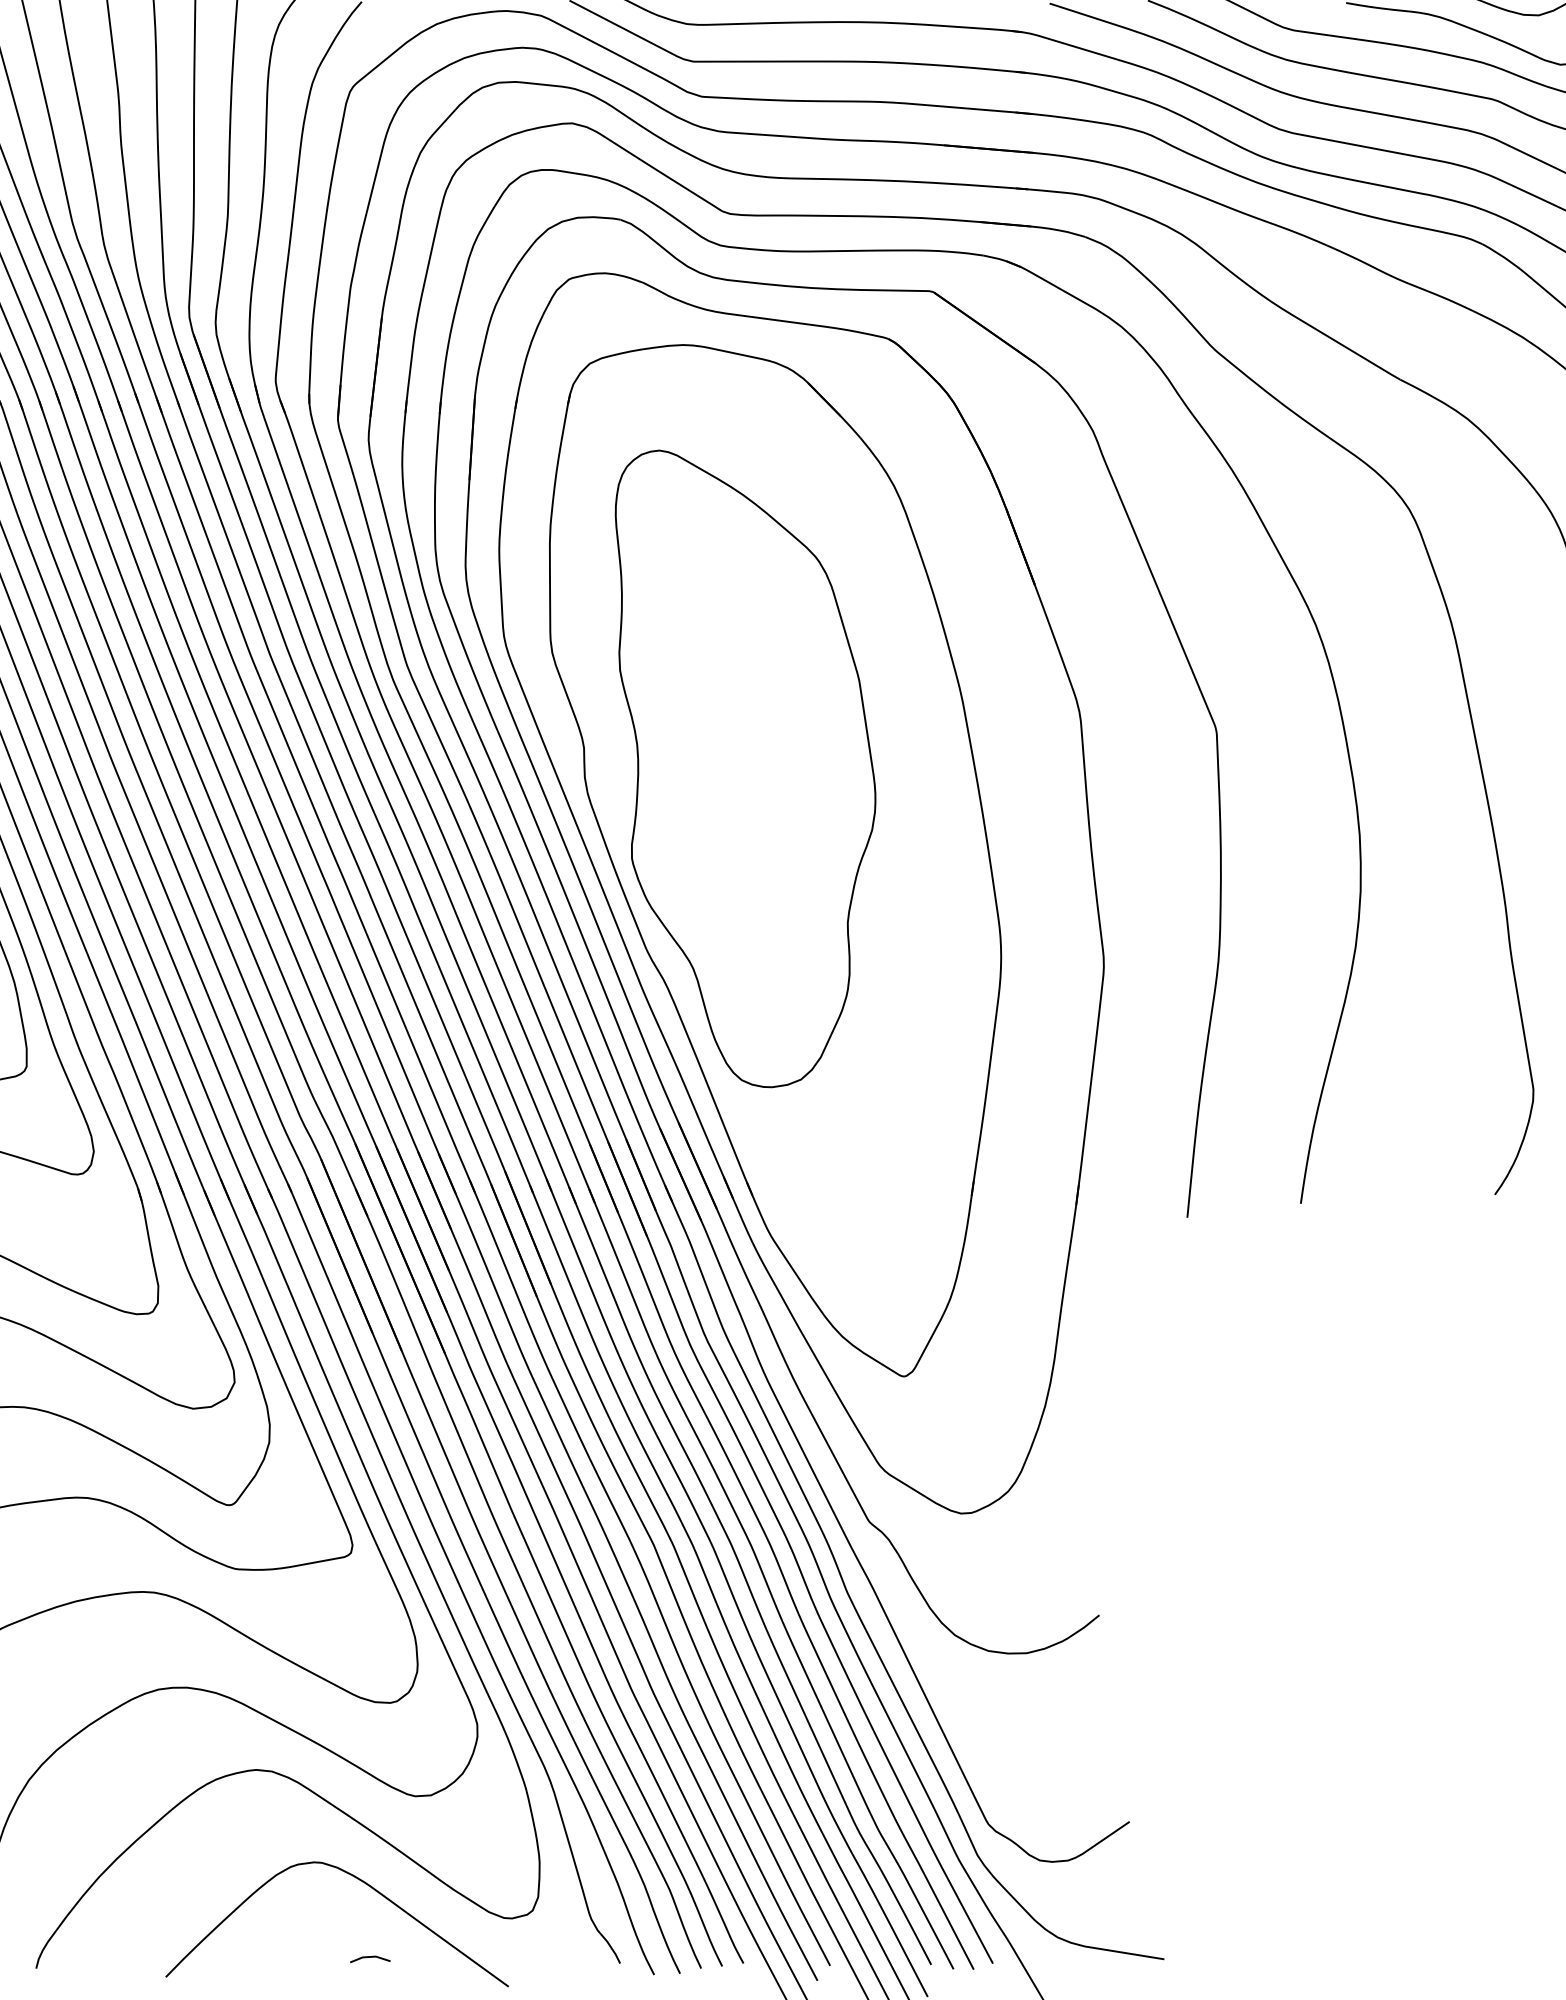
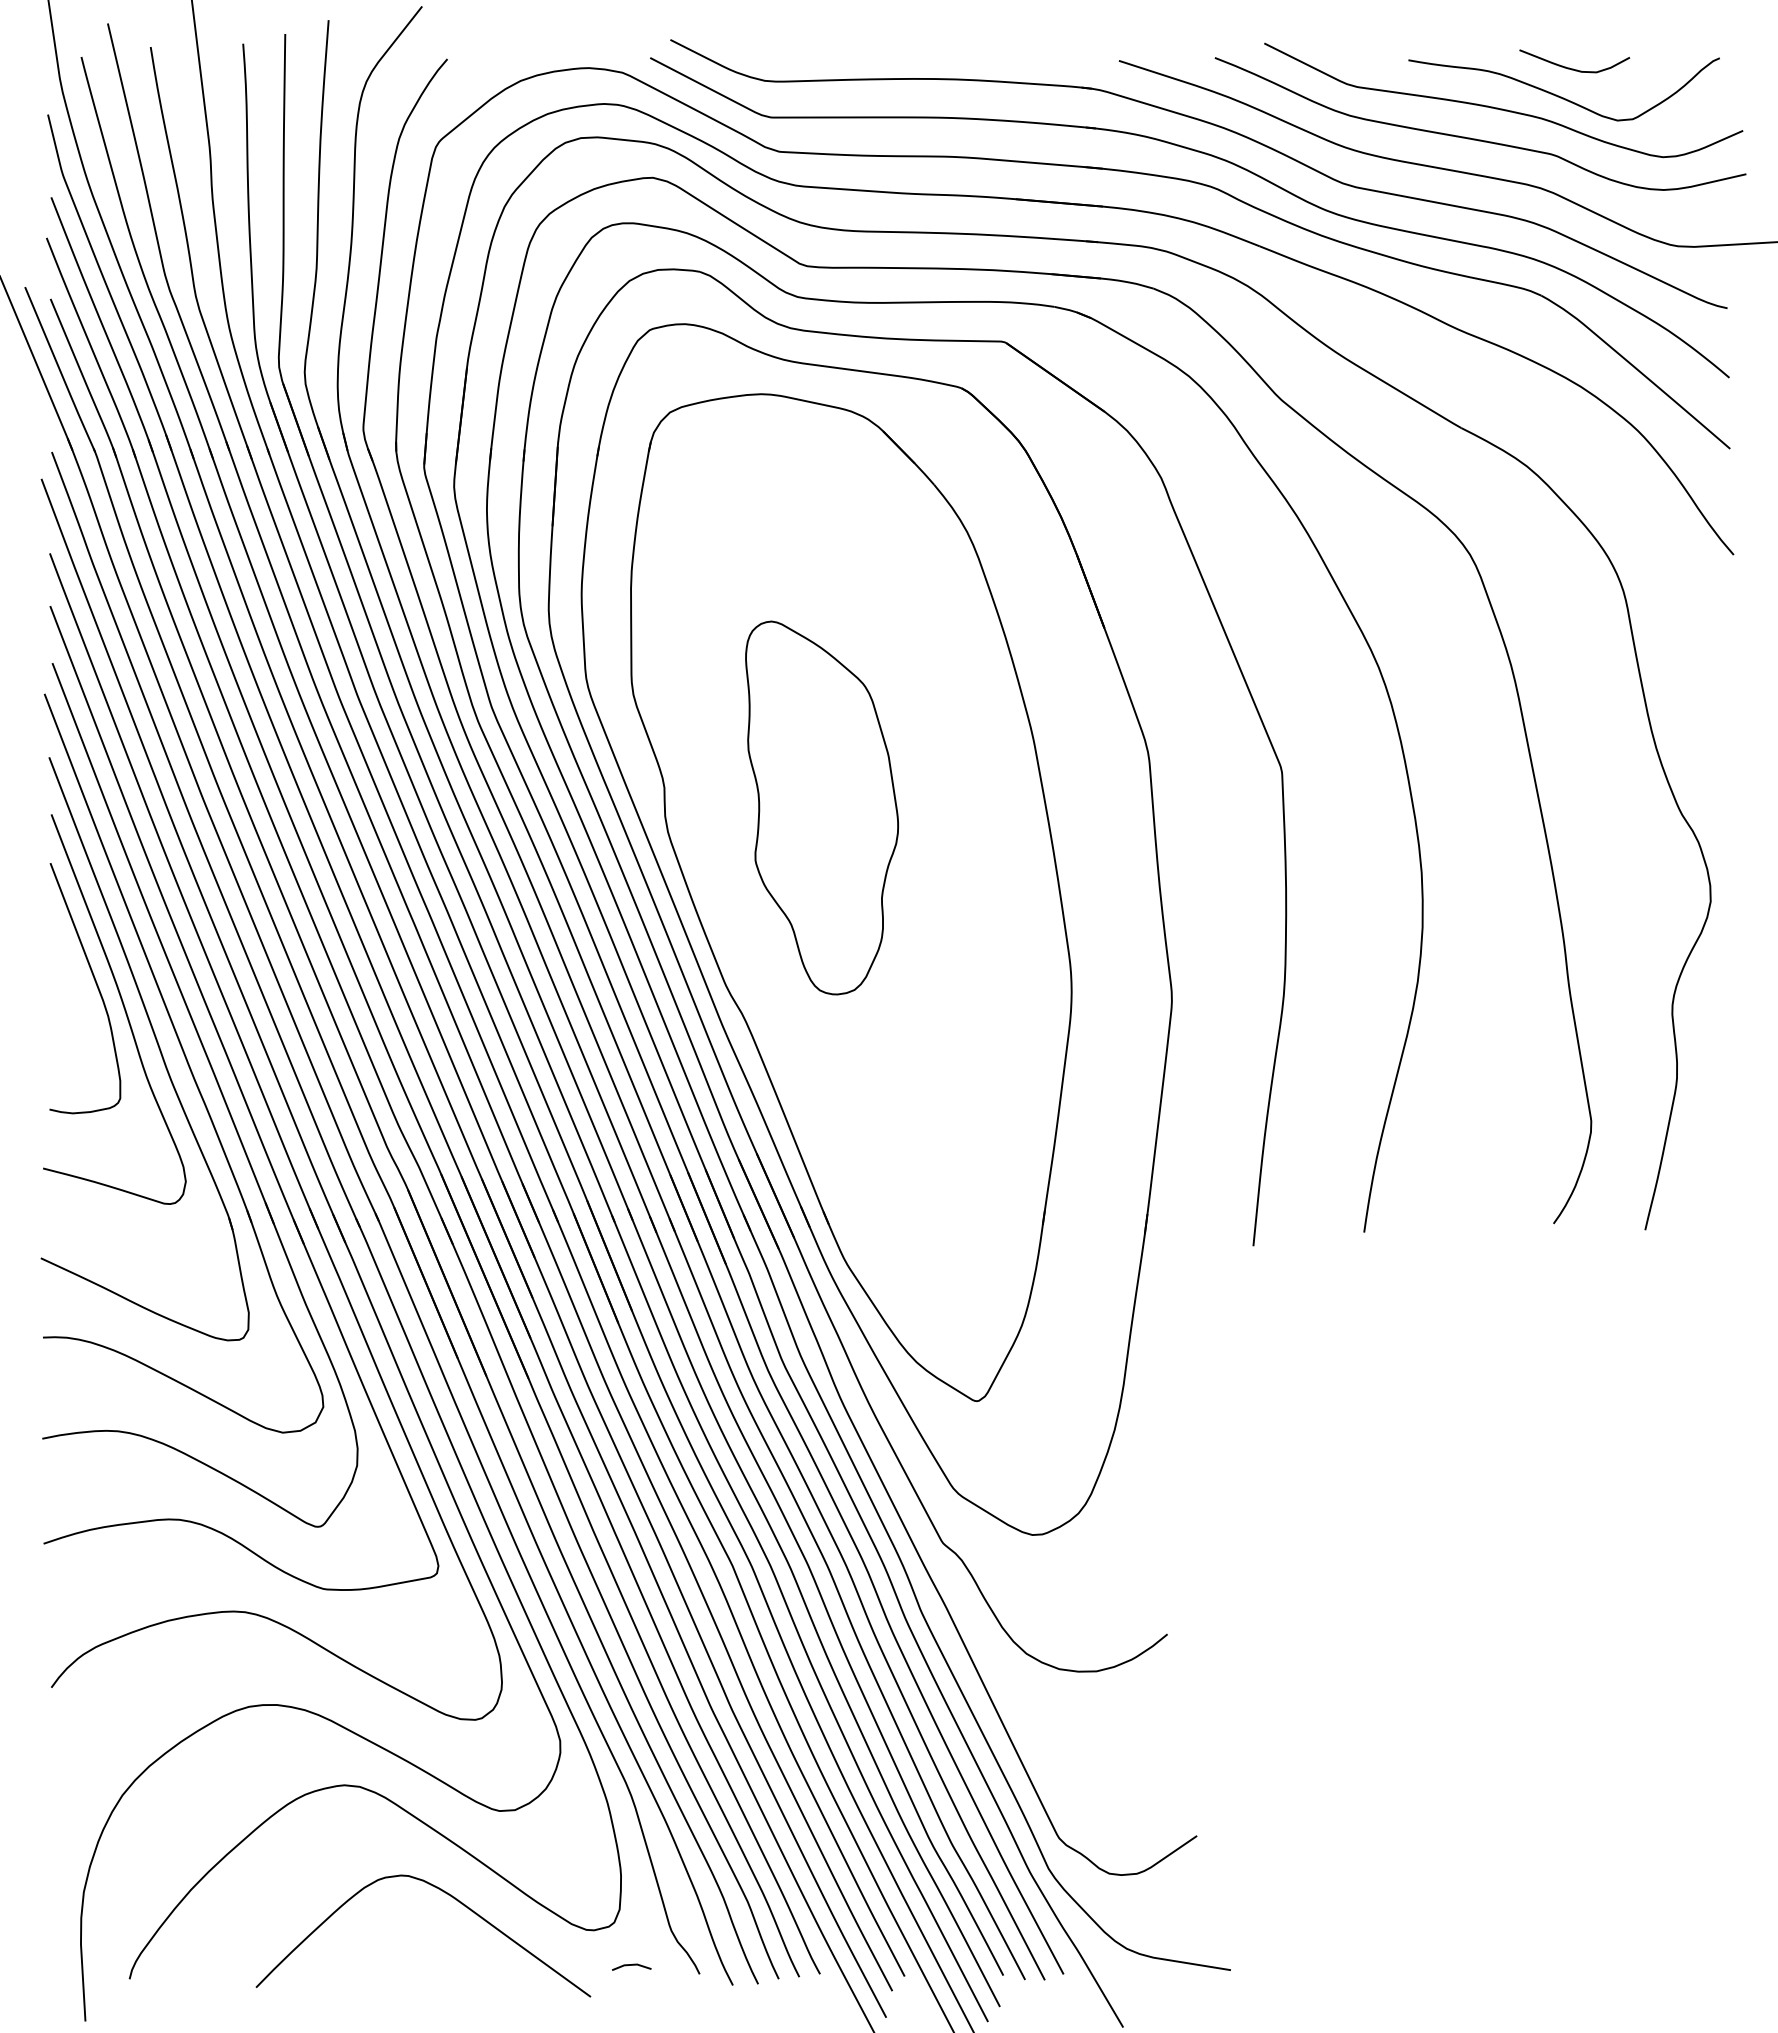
part: (744, 768) -> (821, 807), size x0.6
line: (370, 1957) -> (631, 1965), moved

